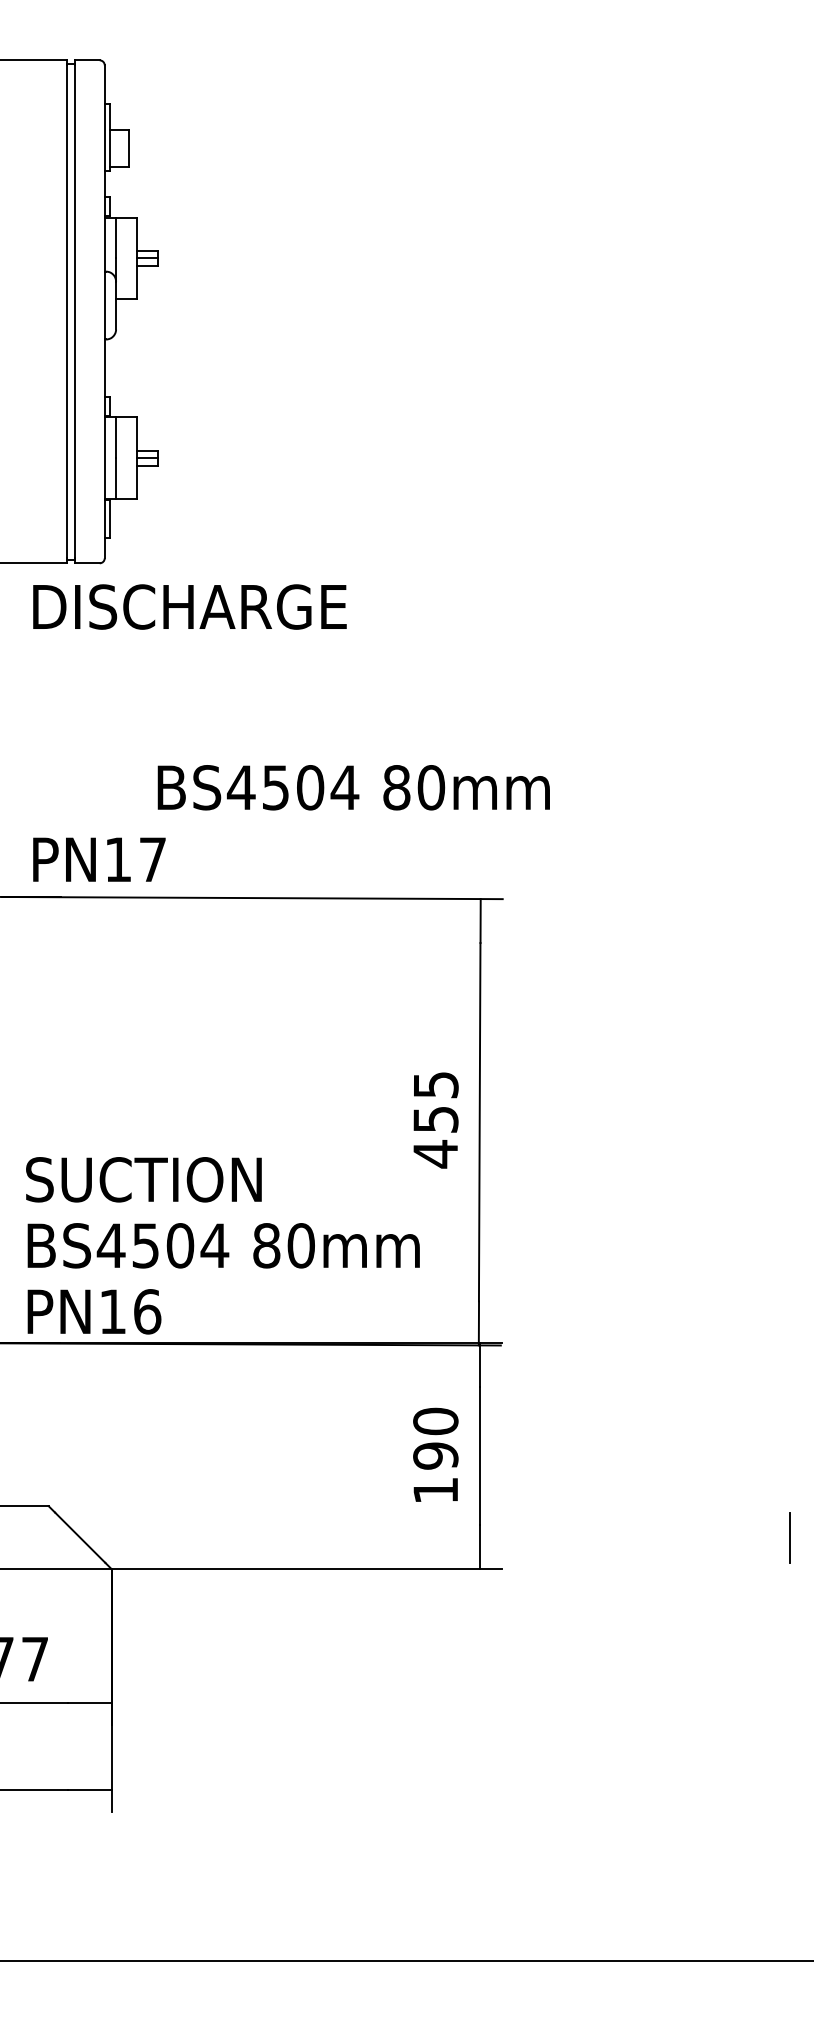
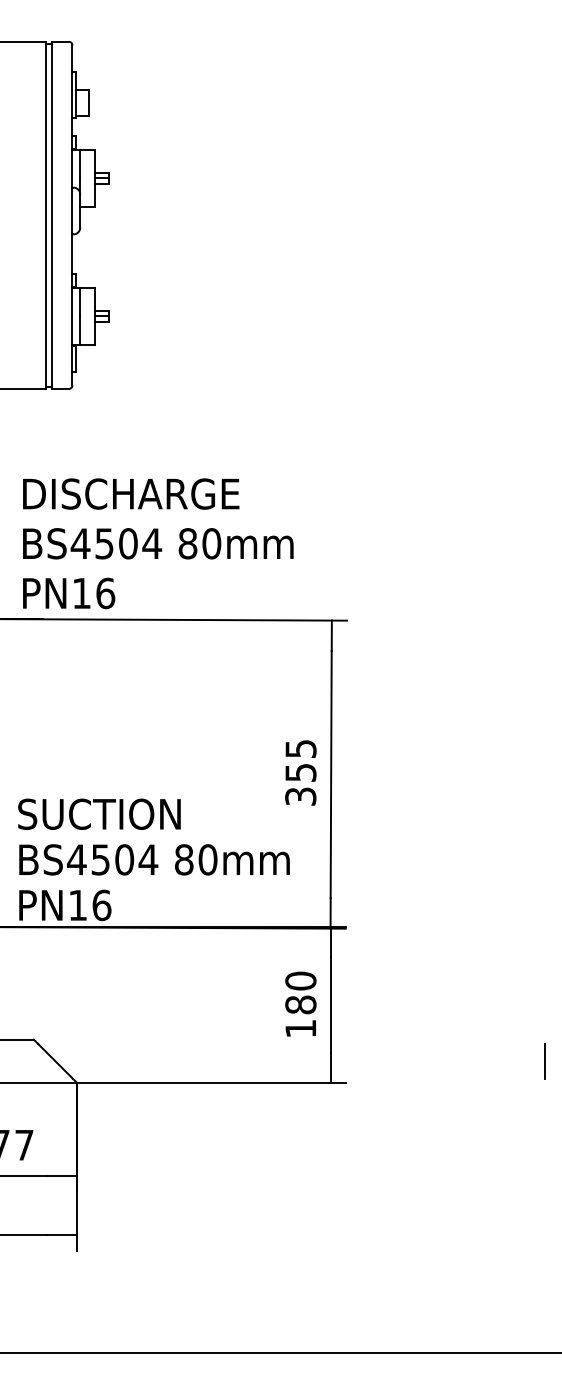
text: (190, 606) -> (131, 493), moved
text: (354, 787) -> (158, 543), moved
text: (152, 859) -> (105, 593), PN17 -> PN16
text: (435, 1153) -> (300, 796), 455 -> 355
text: (435, 1455) -> (300, 1004), 190 -> 180

